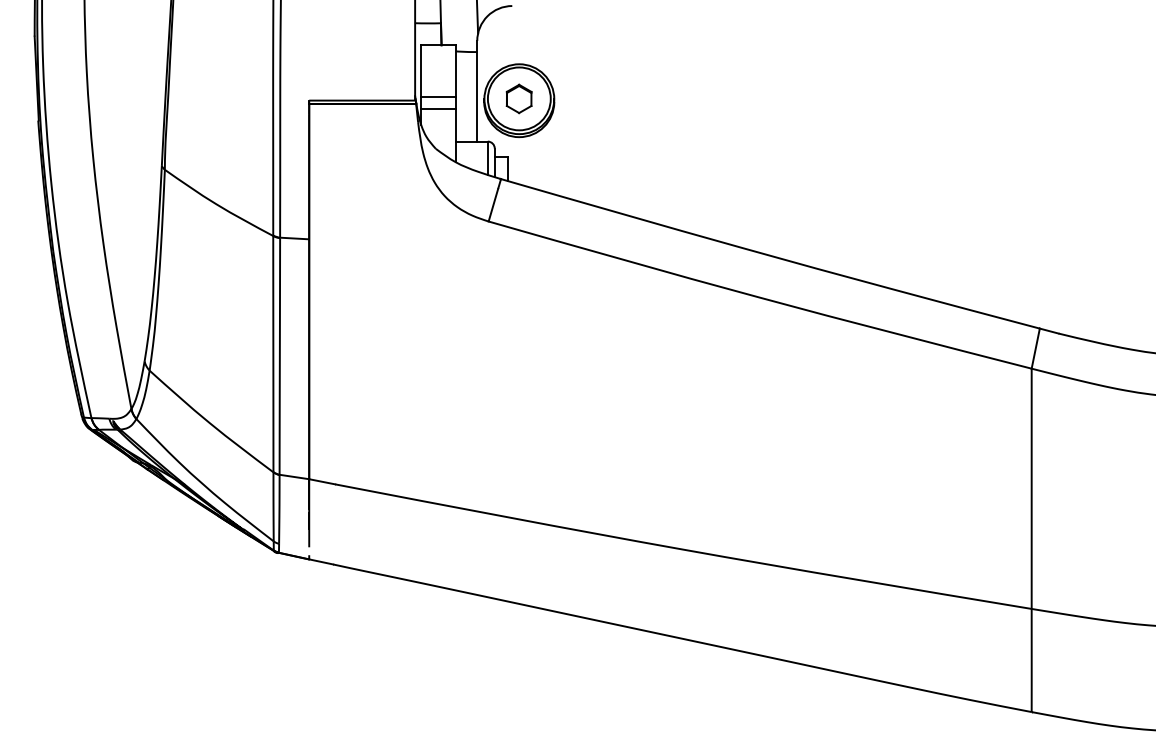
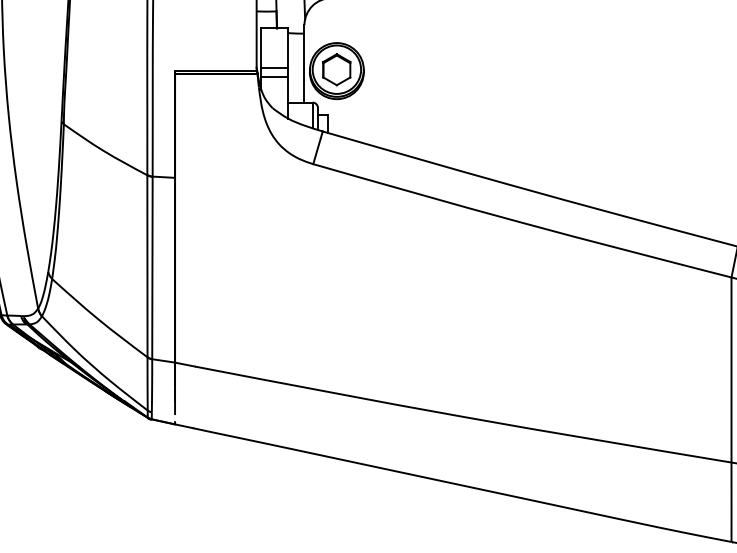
part: (518, 98) -> (336, 69), size x1.43

